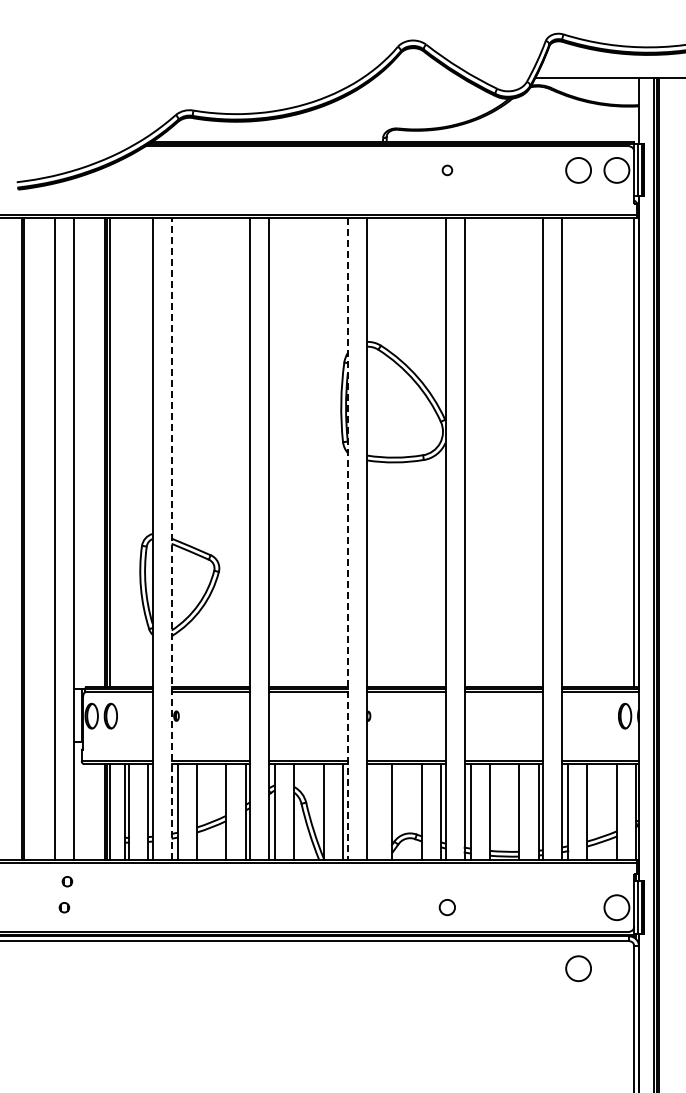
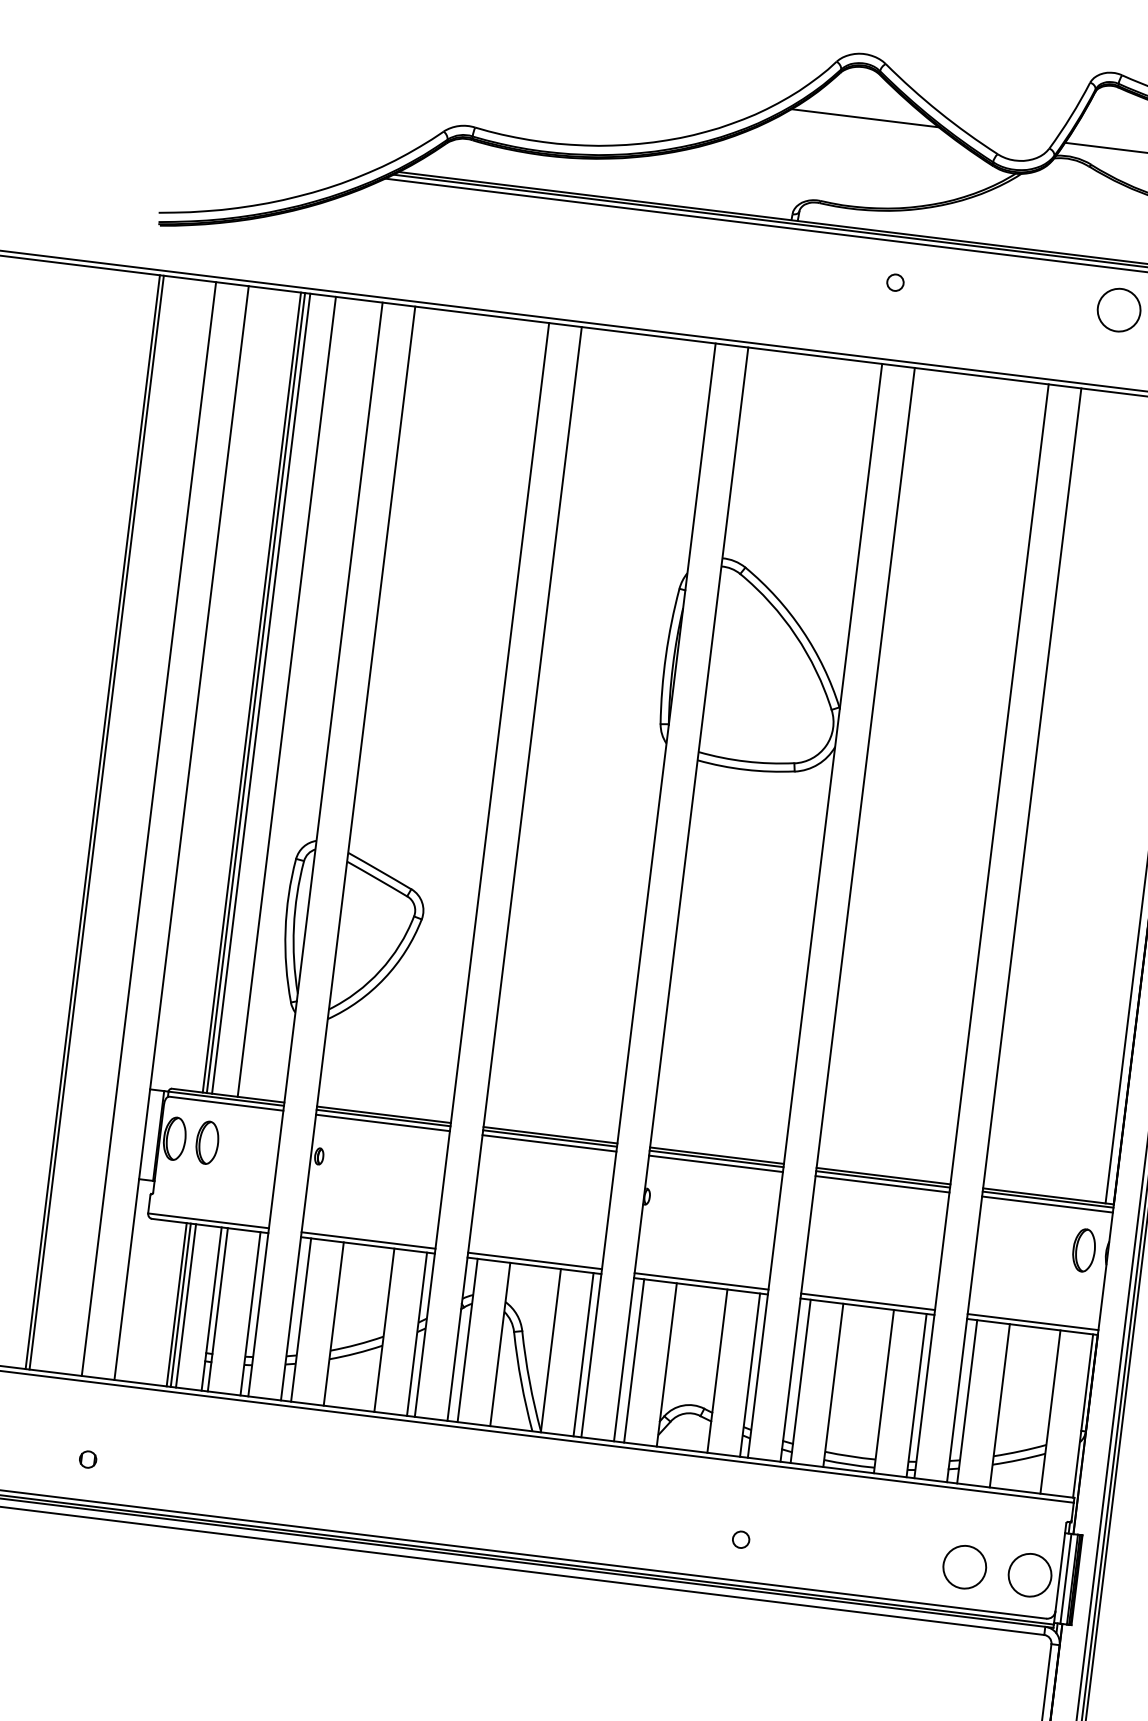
line: (418, 77) -> (865, 118), added
line: (125, 452) -> (287, 696), added
line: (171, 539) -> (347, 854), dashed -> solid
line: (347, 539) -> (647, 891), dashed -> solid
line: (372, 811) -> (633, 1360), added
part: (67, 881) -> (98, 1415), removed
circle: (447, 907) -> (741, 1539), size x0.62
circle: (578, 968) -> (964, 1566), moved

